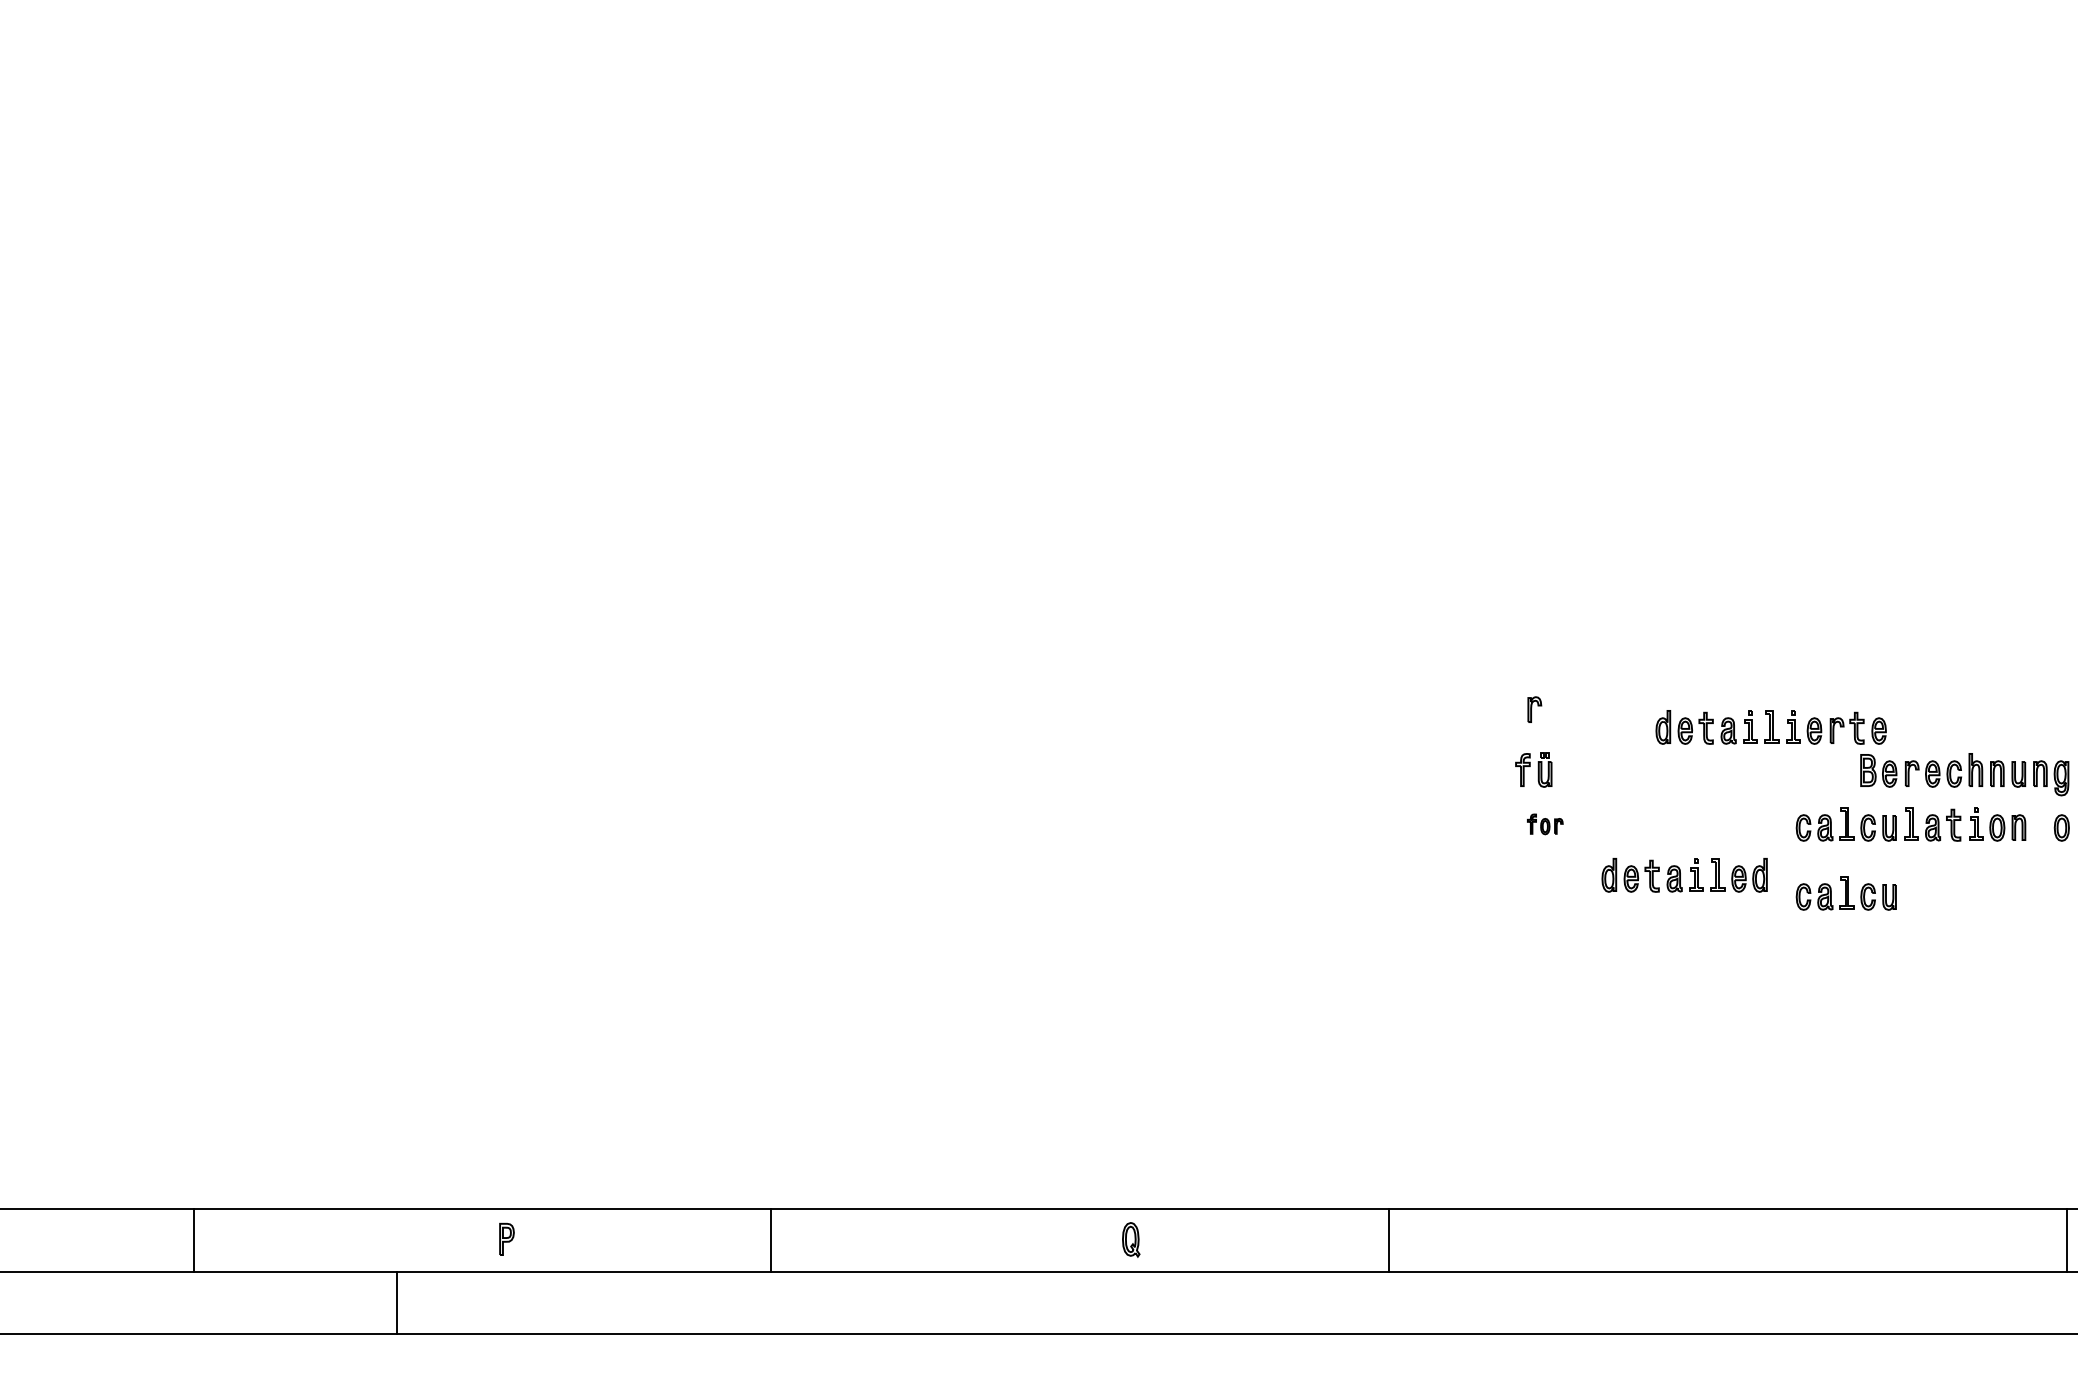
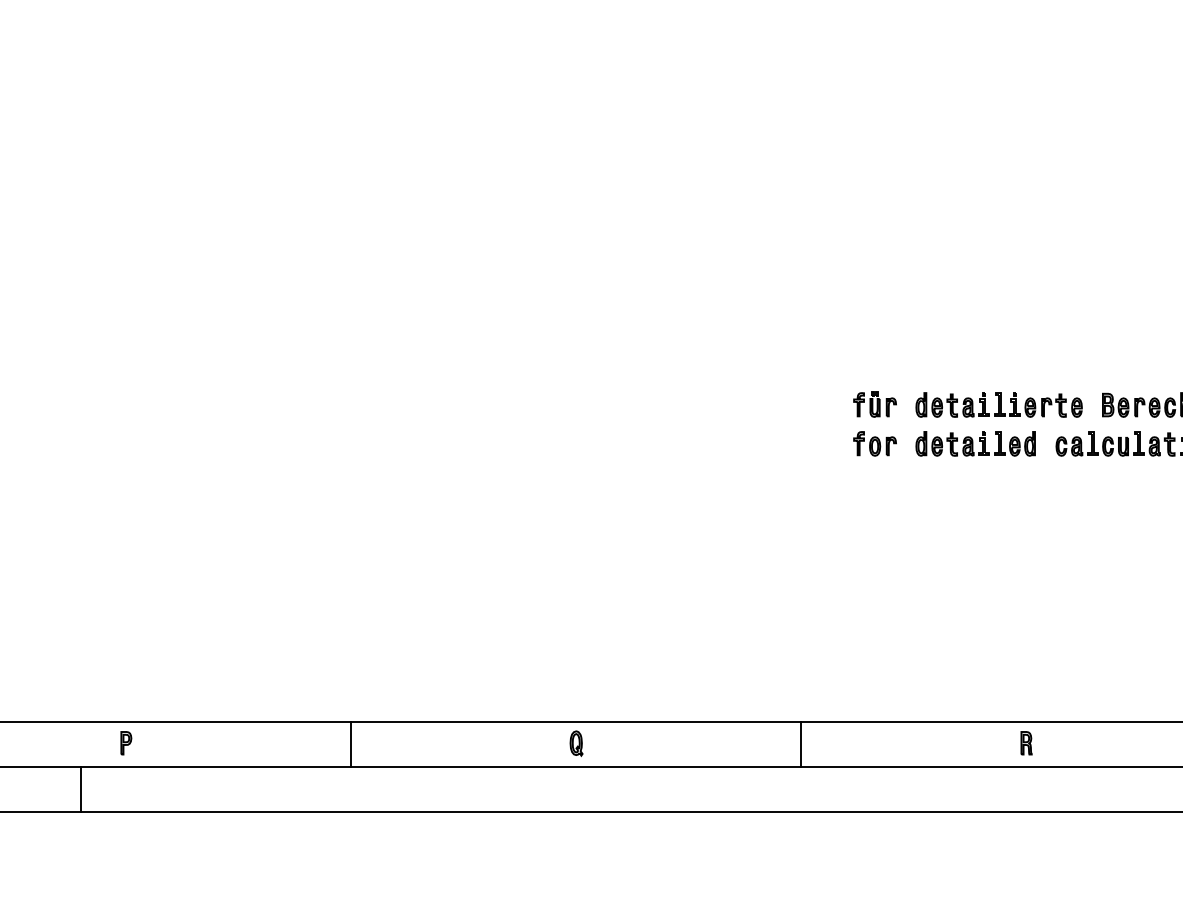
part: (1534, 709) -> (891, 407), moved
part: (1770, 727) -> (998, 405), moved
part: (1545, 824) -> (875, 444), size x1.67
part: (1684, 875) -> (975, 444), moved
part: (1845, 893) -> (1091, 493), removed
part: (1755, 1238) -> (1026, 742), added
line: (770, 1240) -> (351, 744), moved
line: (1388, 1240) -> (801, 744), moved
line: (397, 1302) -> (81, 788), moved

